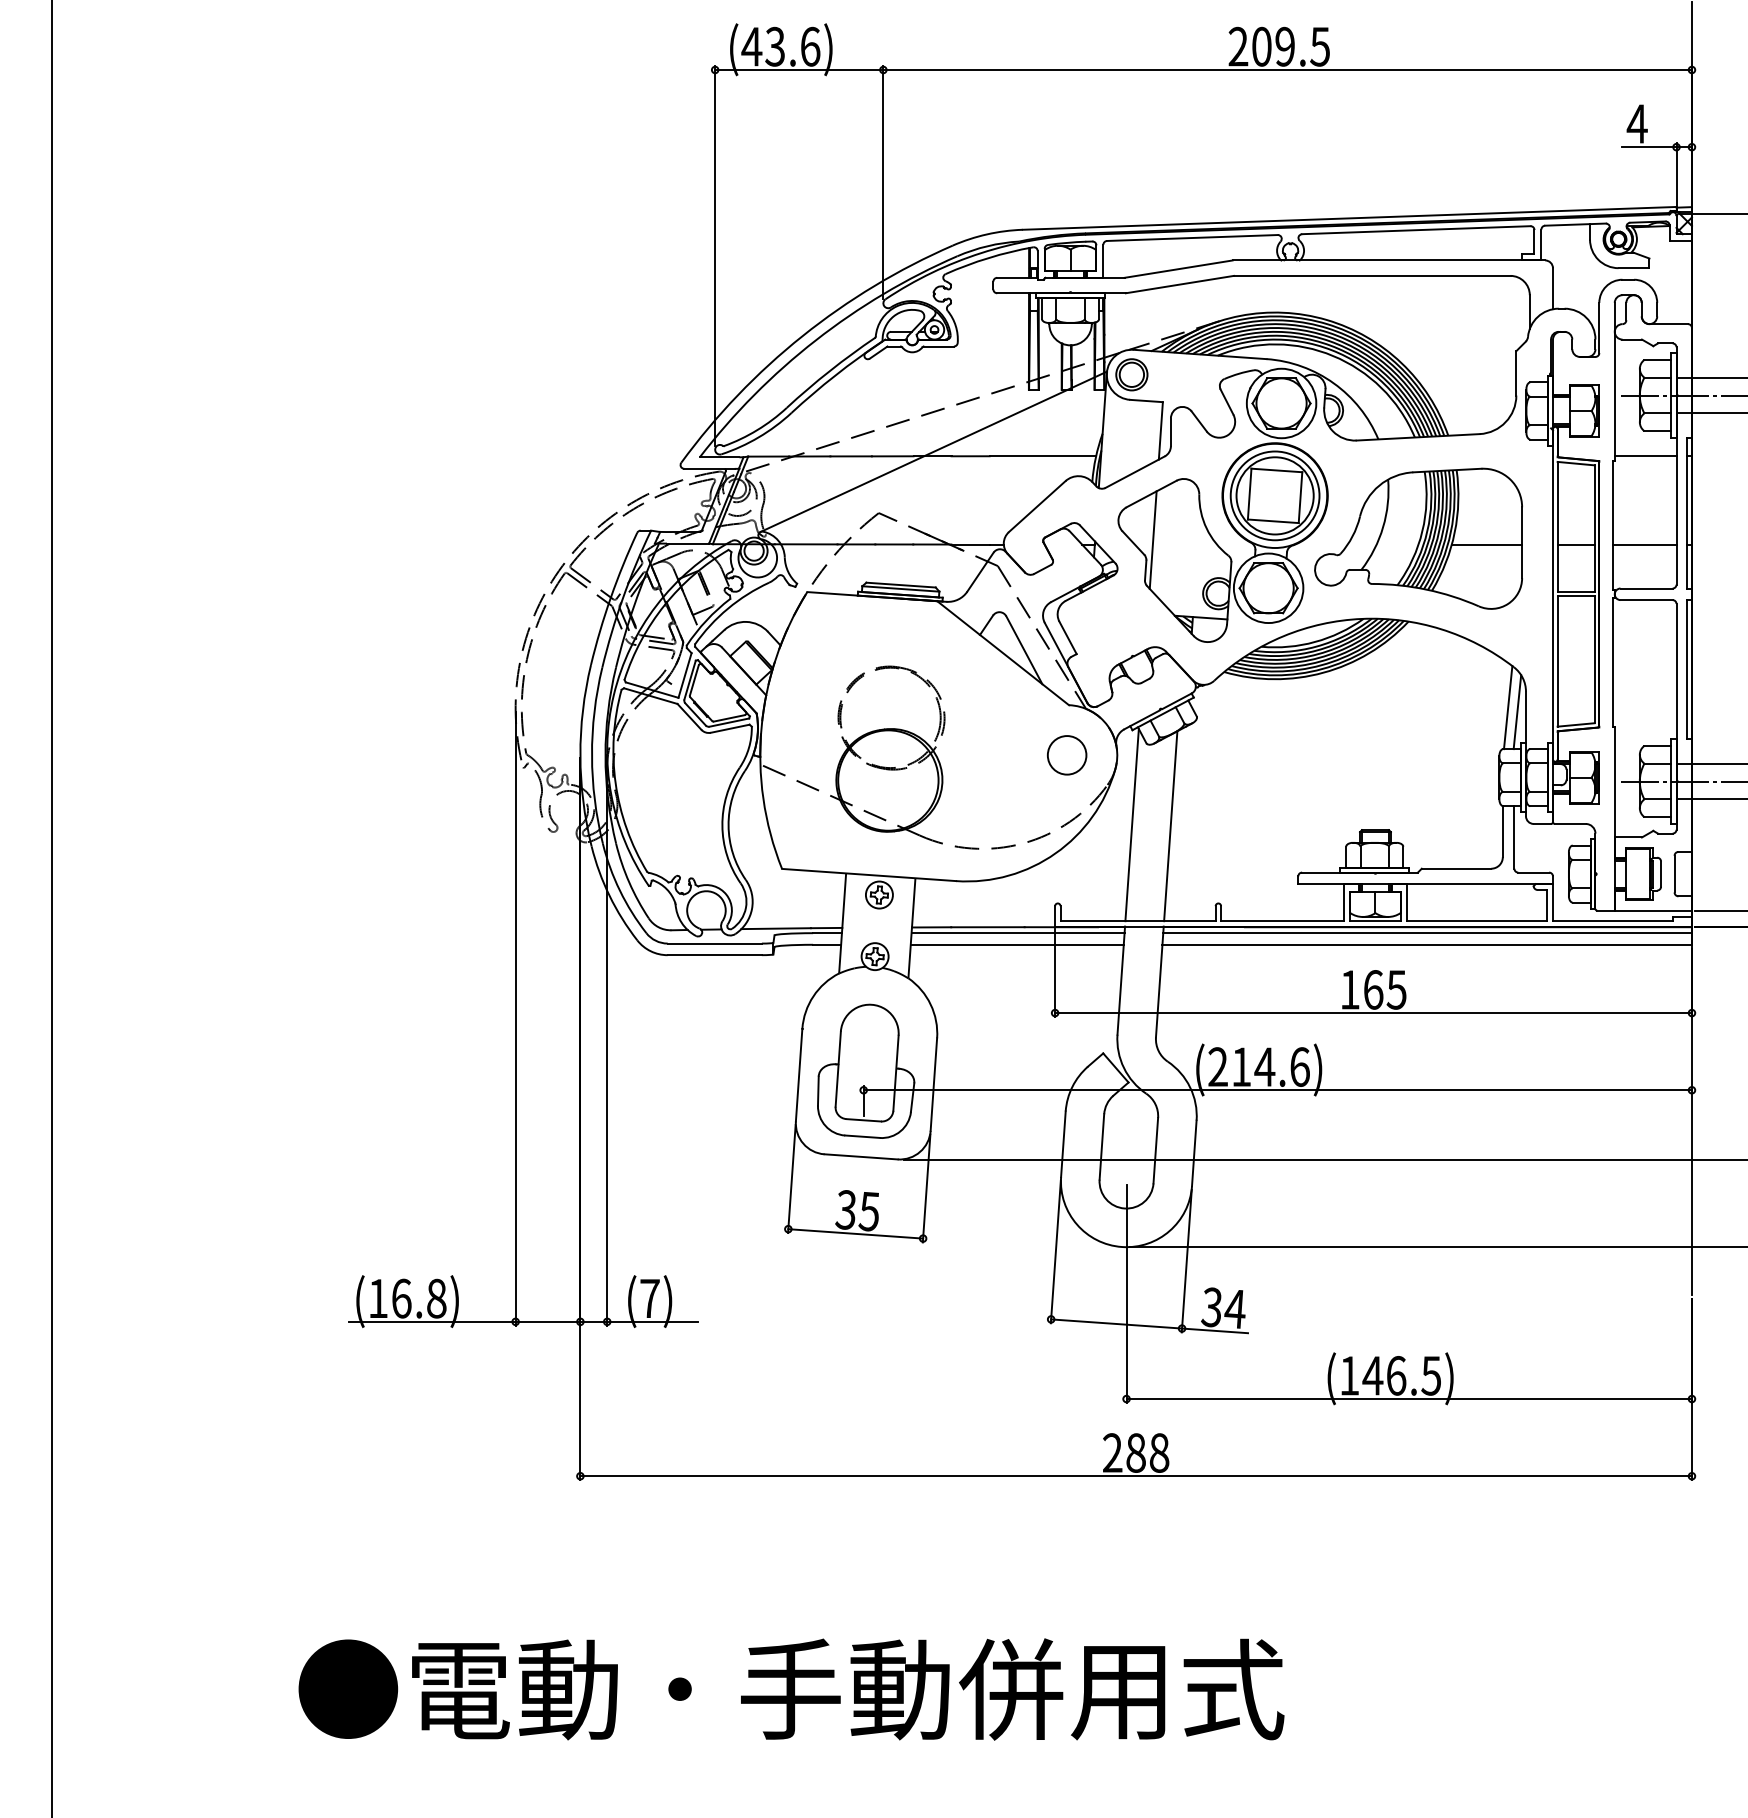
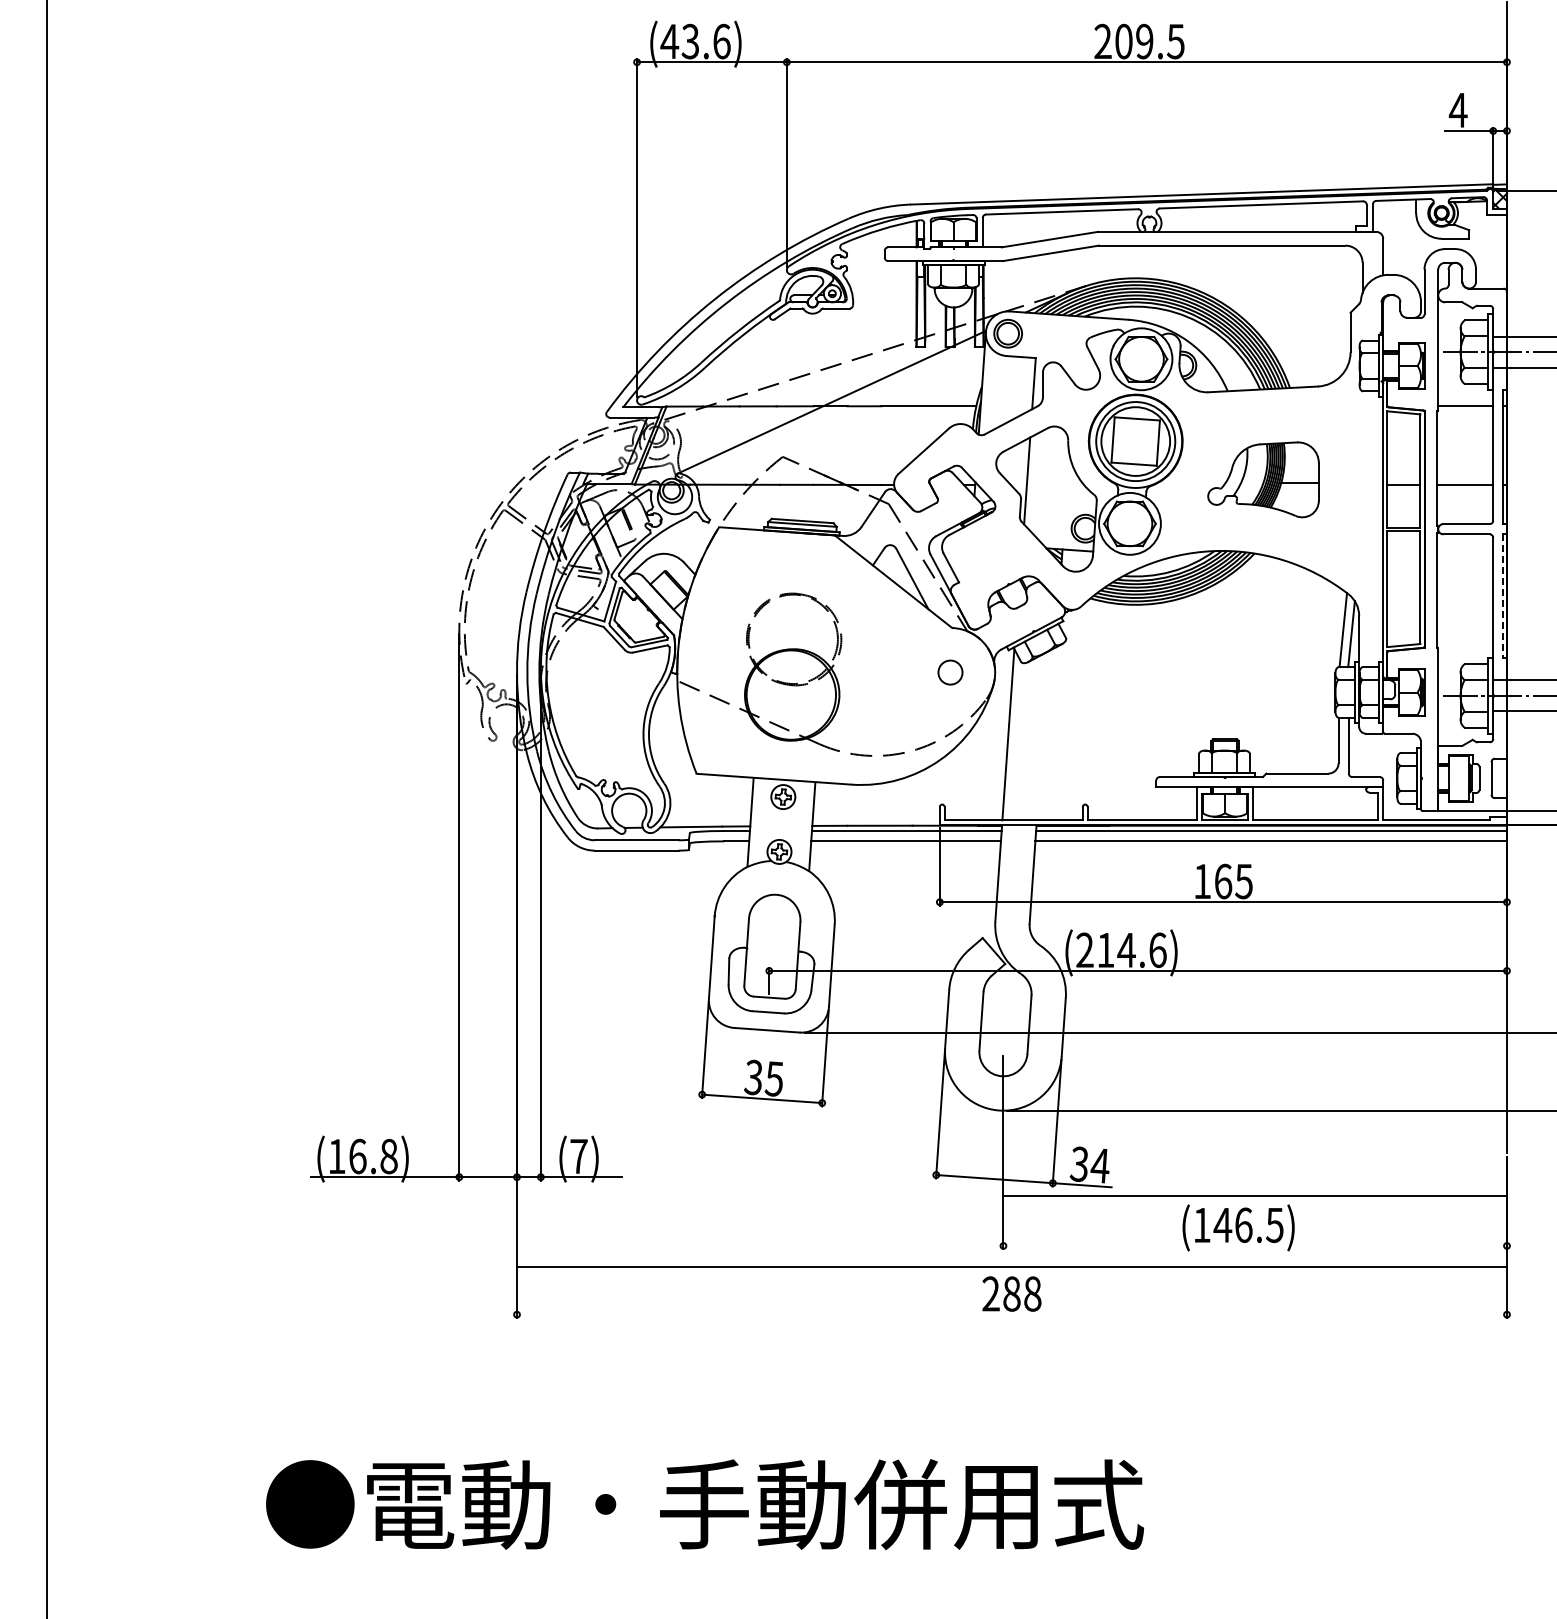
part: (1418, 538) -> (1263, 479), size x0.6
line: (1686, 669) -> (1502, 596), solid -> dashed
circle: (1067, 755) -> (950, 672), size x0.7
line: (1170, 825) -> (1042, 735), removed
line: (1408, 1398) -> (1254, 1195), moved
line: (1135, 1476) -> (1011, 1266), moved

